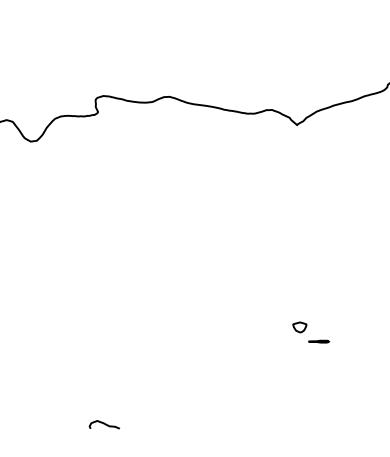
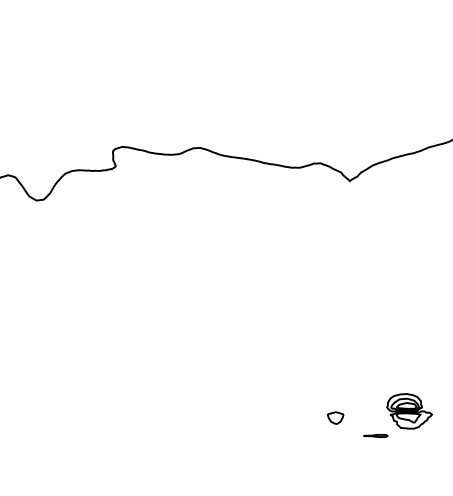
part: (347, 320) -> (409, 411), added
part: (299, 327) -> (335, 418), moved

